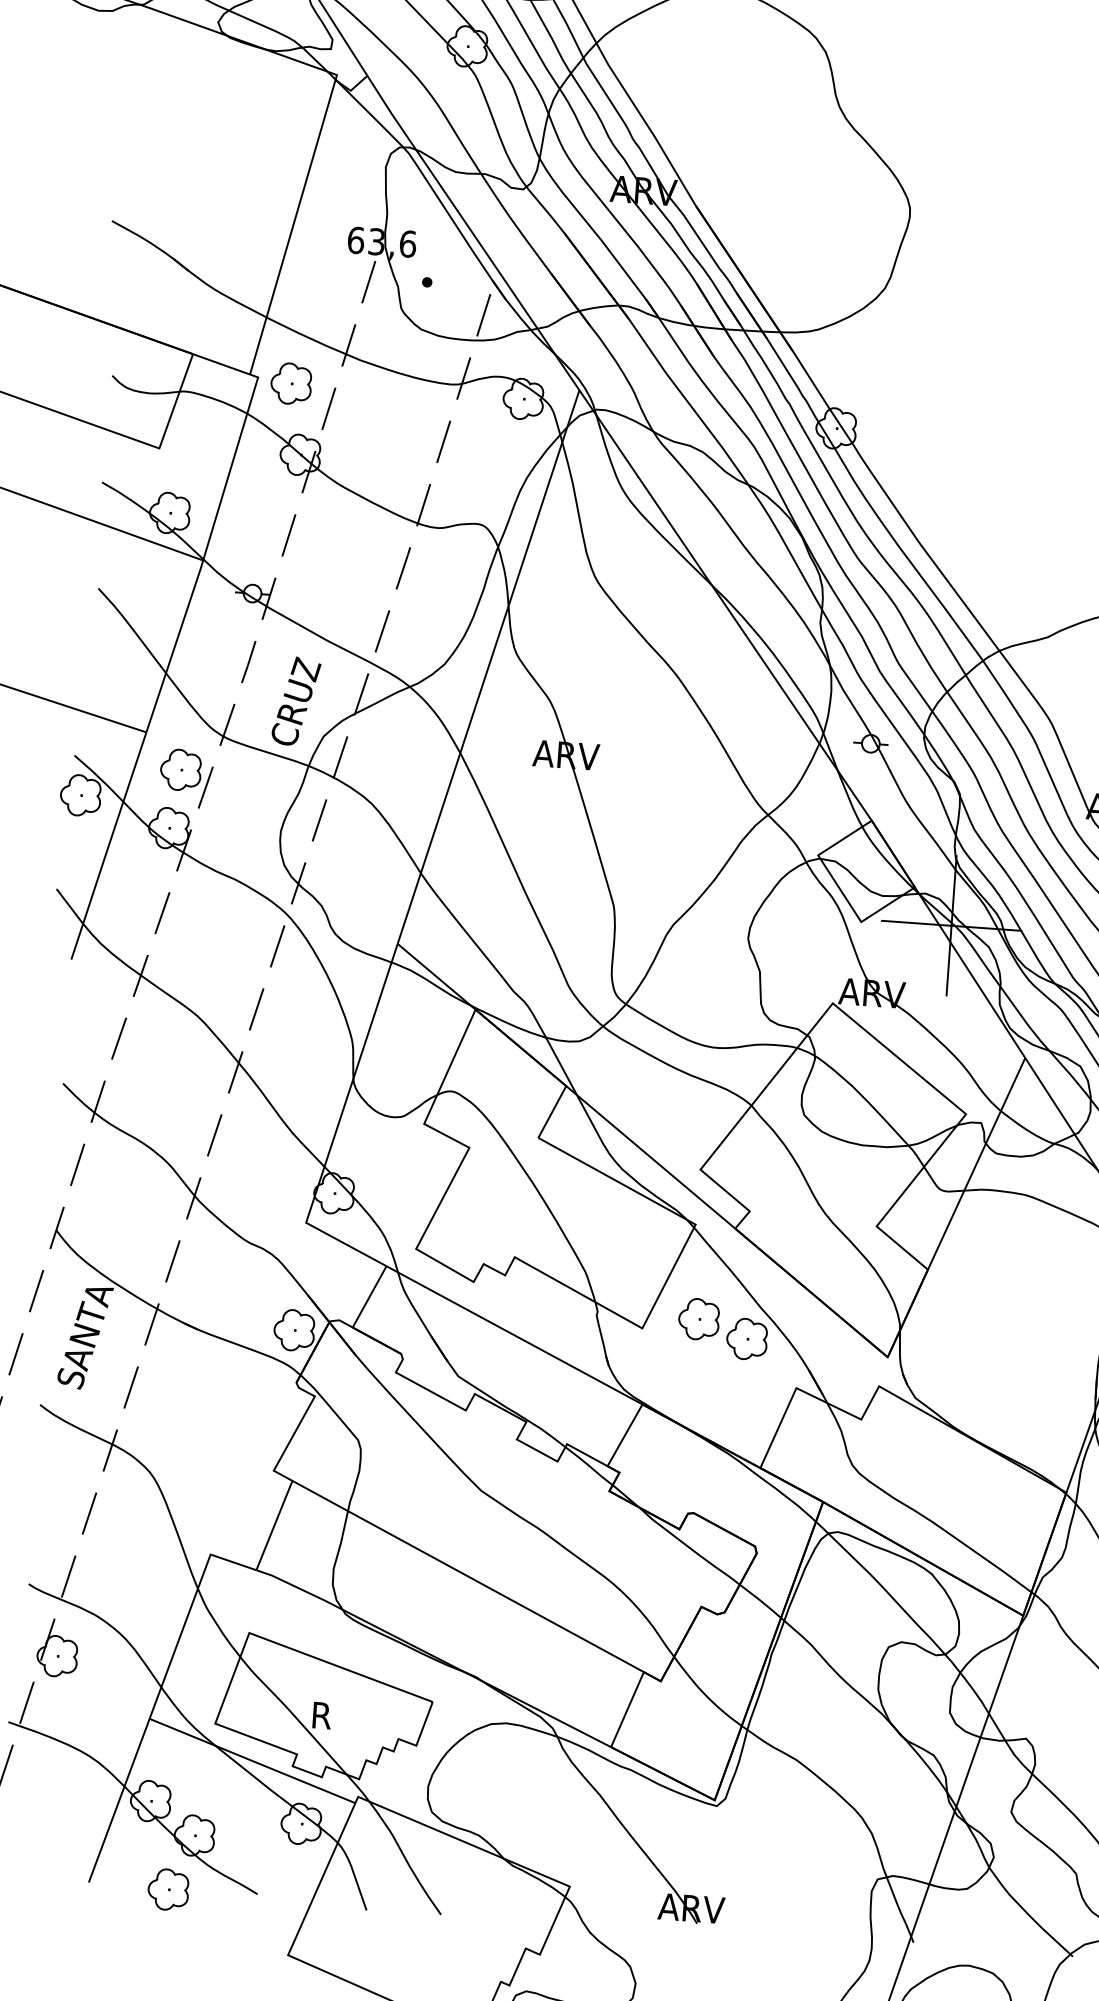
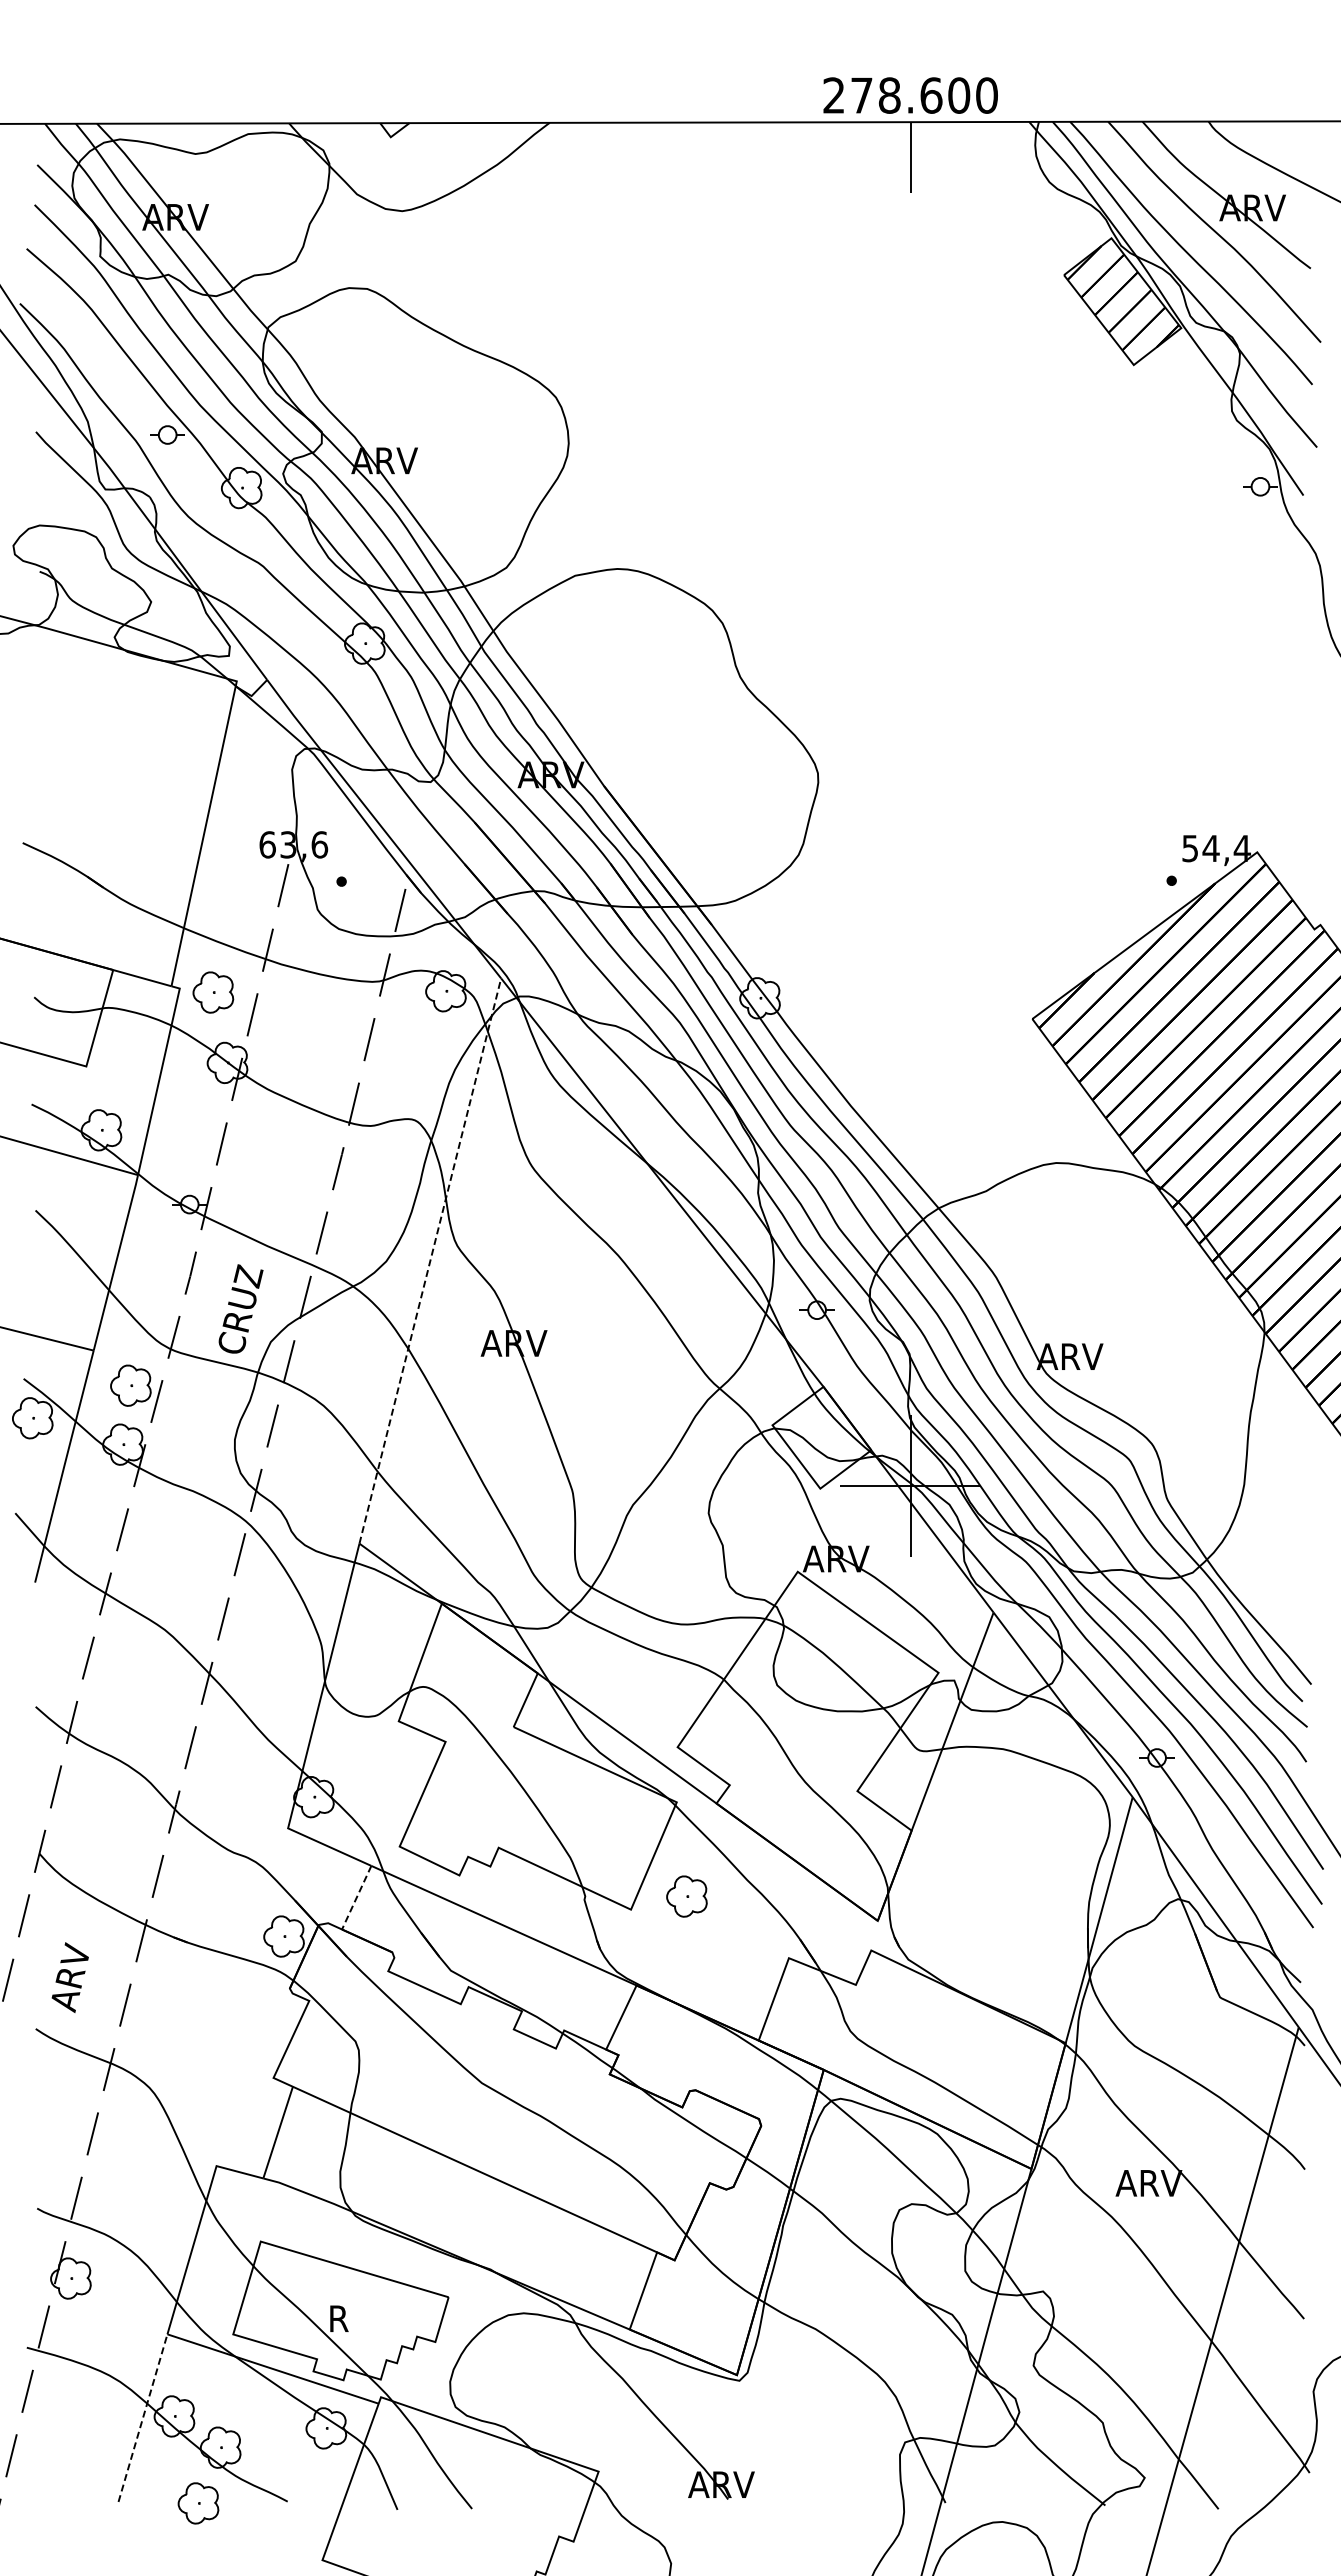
line: (488, 666) -> (430, 1260), solid -> dashed
line: (369, 1297) -> (356, 1898), solid -> dashed
part: (746, 1338) -> (735, 1912), removed
text: (85, 1339) -> (76, 1960), SANTA -> ARV
line: (119, 1800) -> (143, 2417), solid -> dashed

